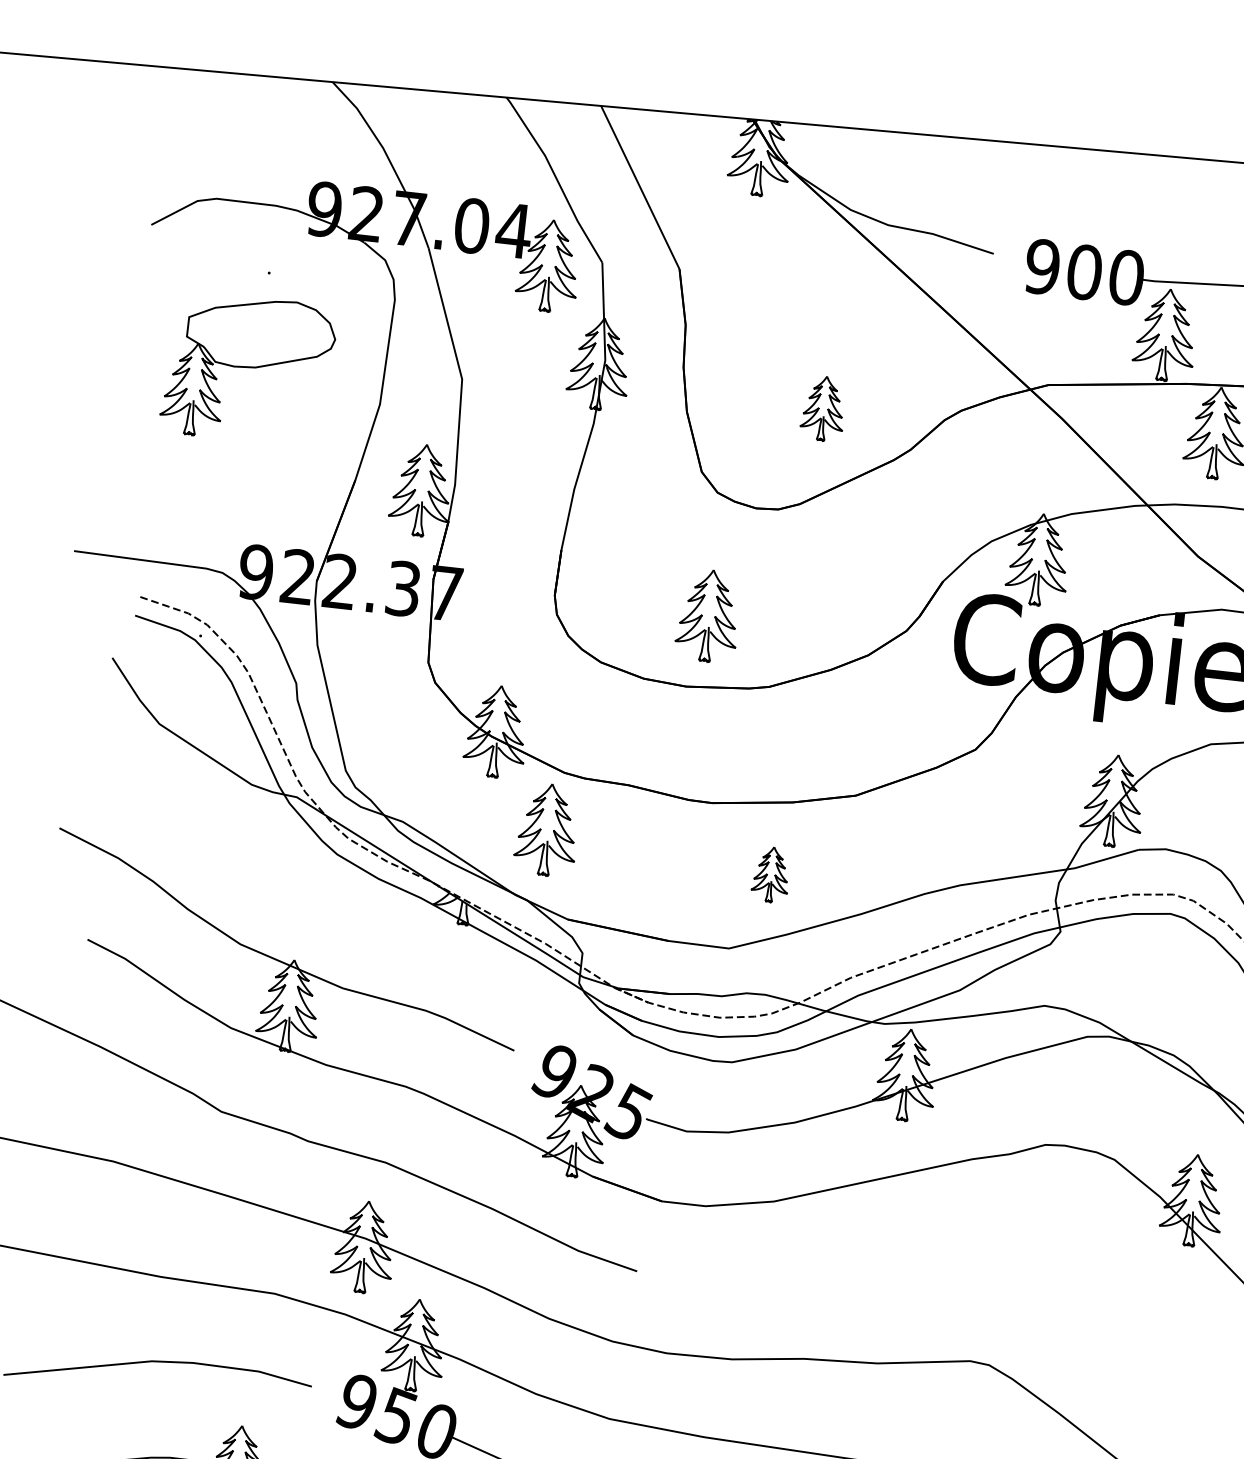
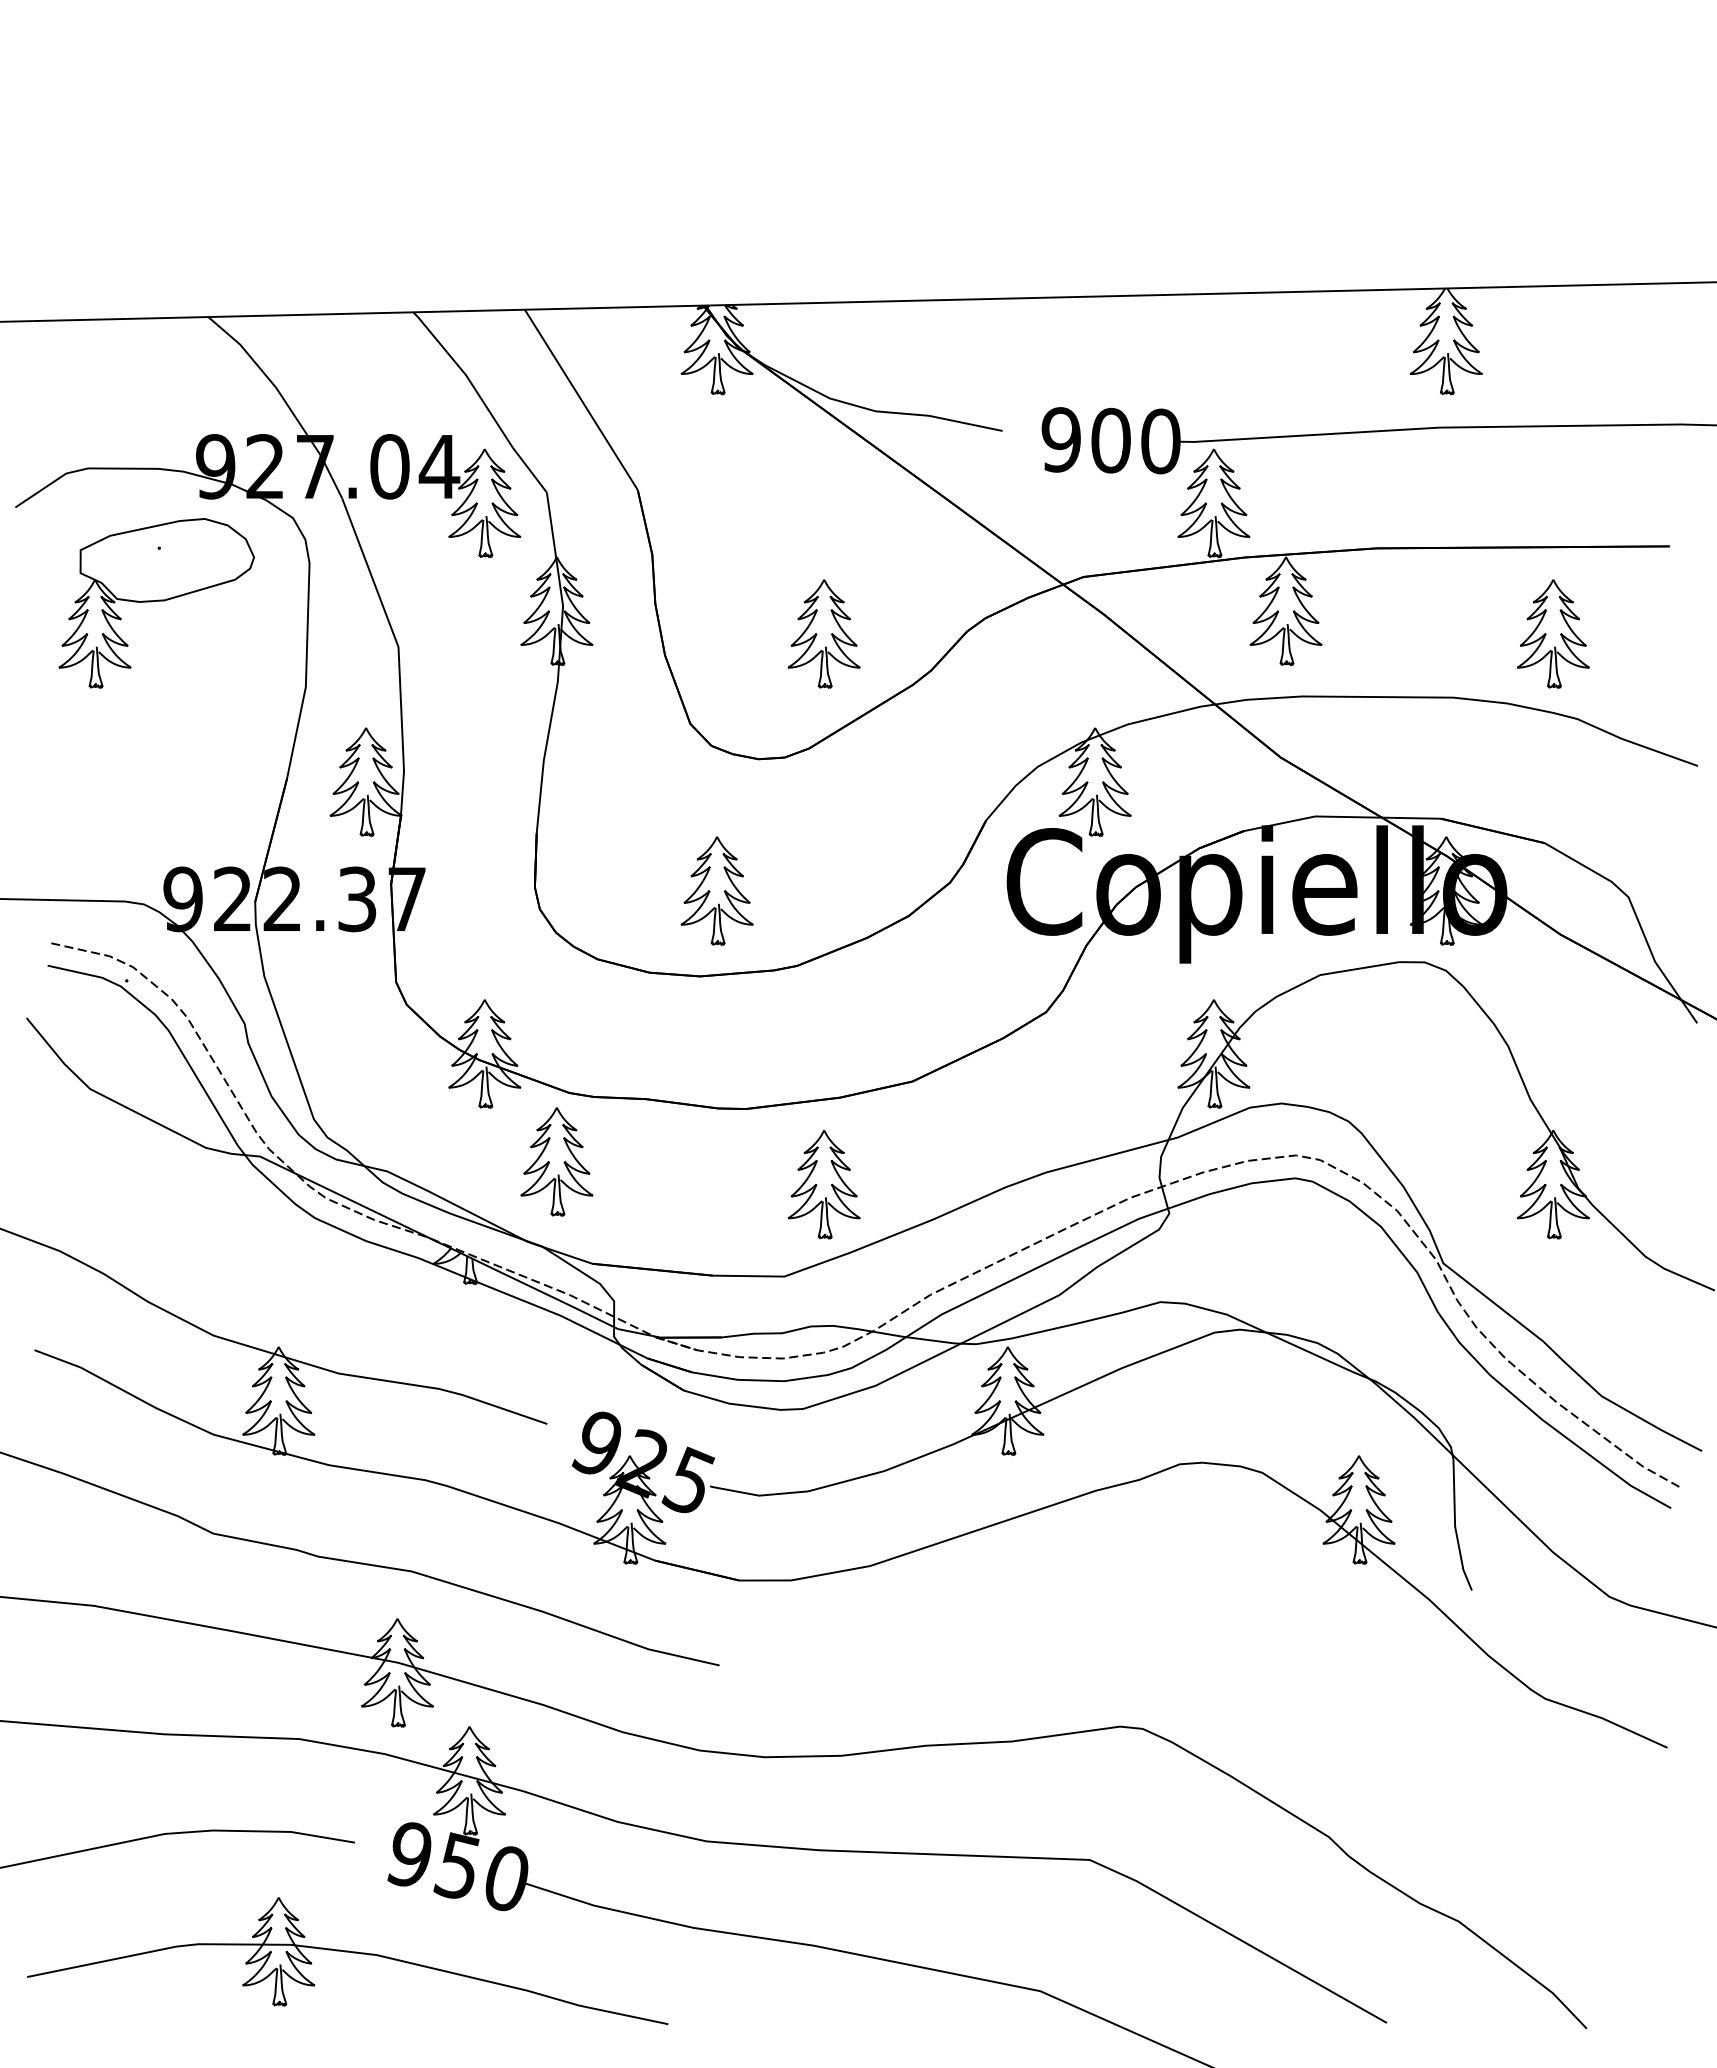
part: (248, 369) -> (156, 603), moved
part: (823, 408) -> (823, 633), size x1.43
part: (770, 874) -> (823, 1184), size x1.67

